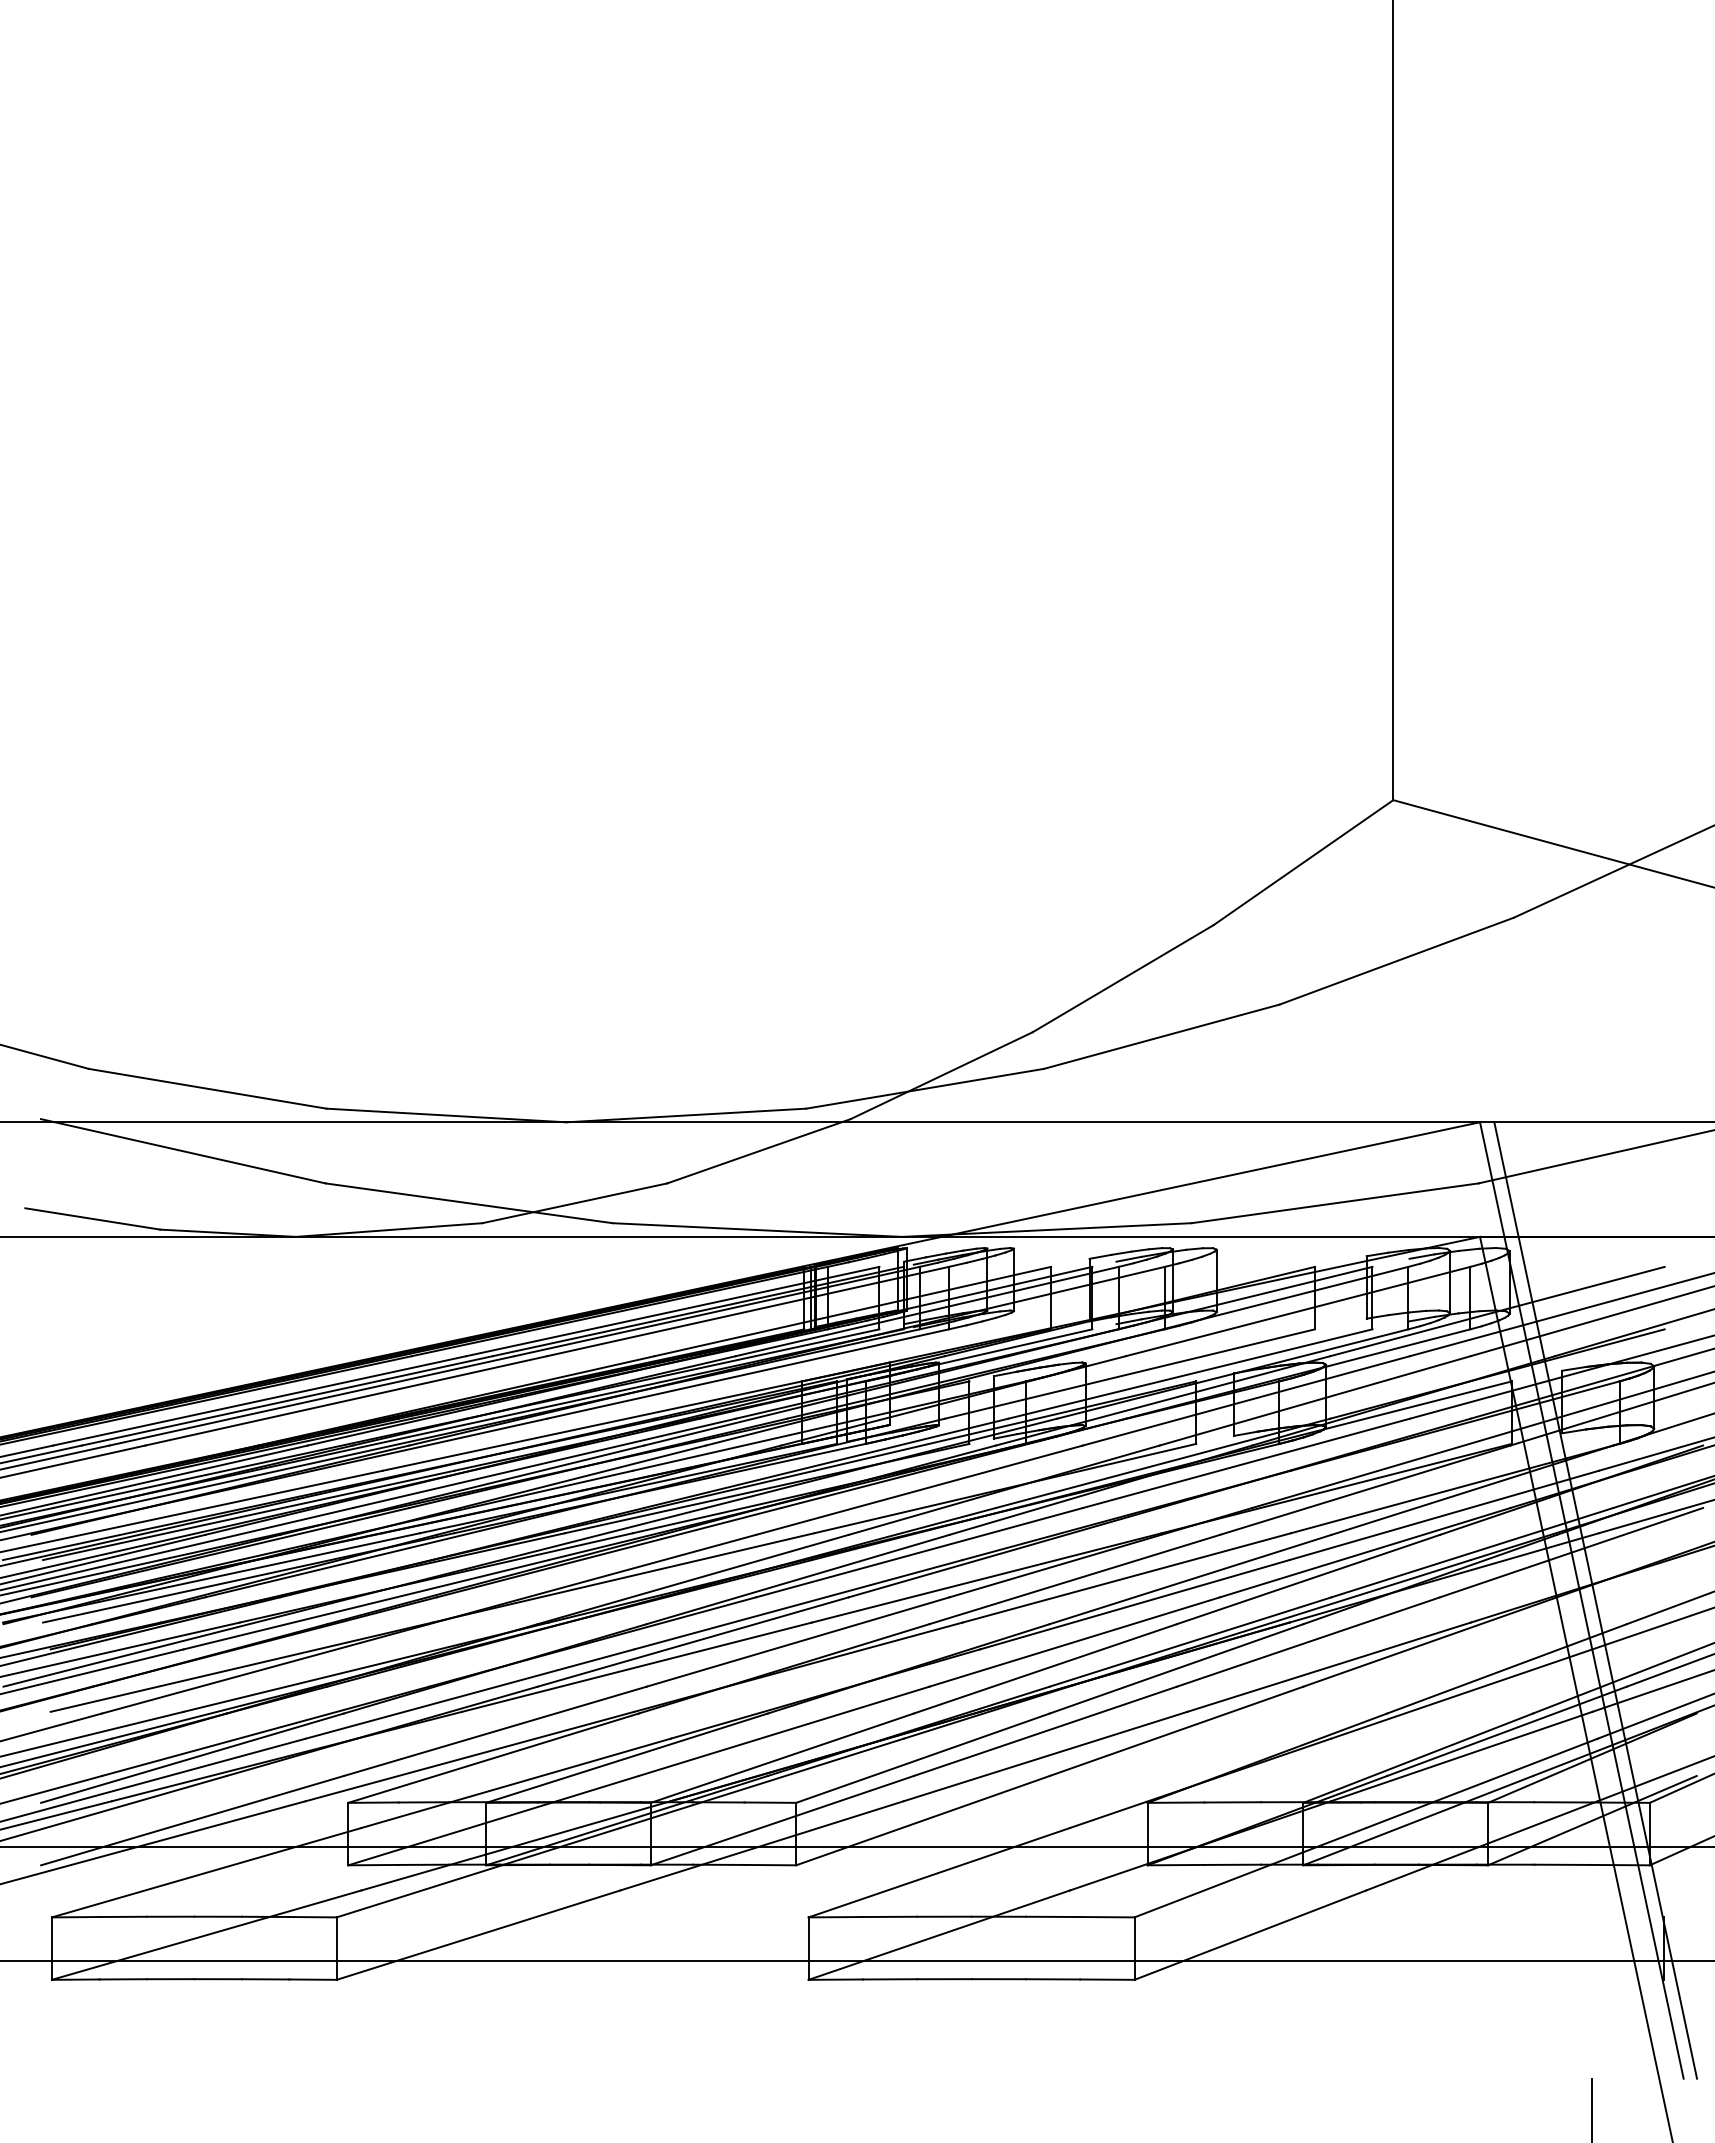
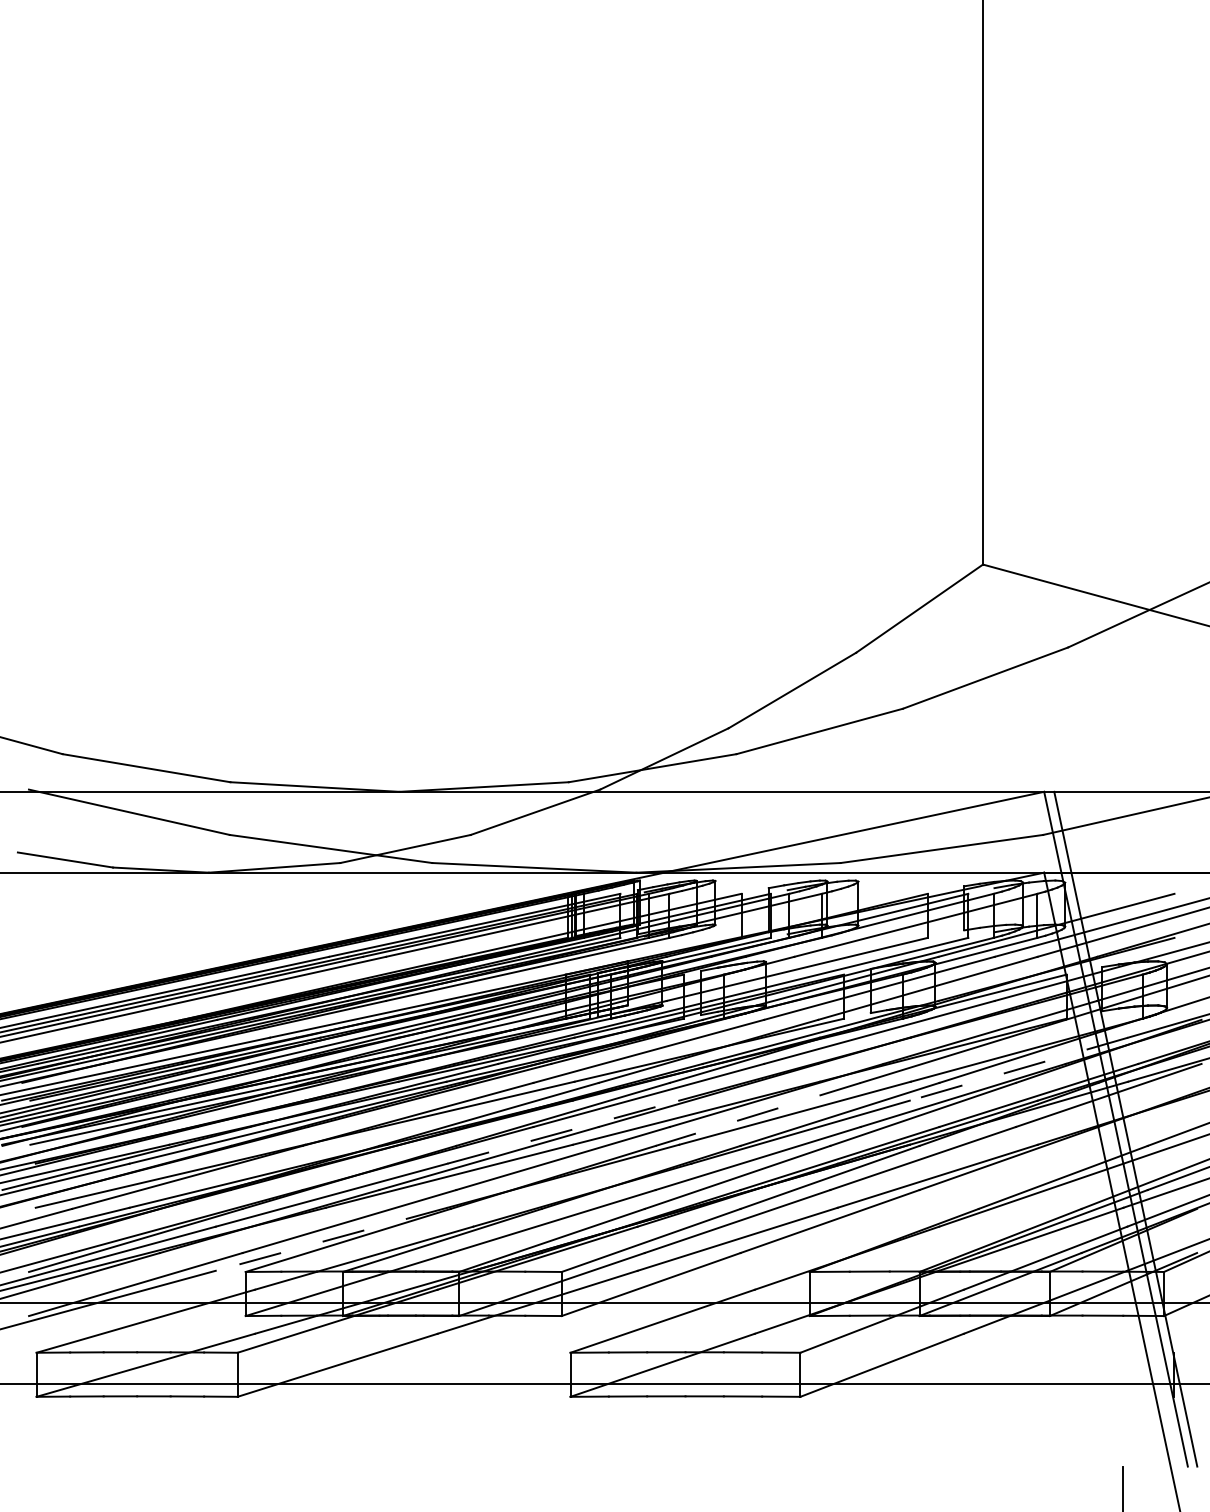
line: (1443, 1515) -> (1018, 1069), solid -> dashed
line: (1074, 1579) -> (758, 1114), solid -> dashed
line: (798, 1604) -> (563, 1132), solid -> dashed
line: (469, 1756) -> (331, 1239), solid -> dashed

